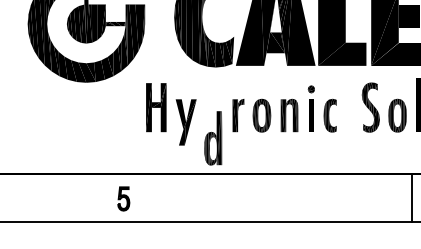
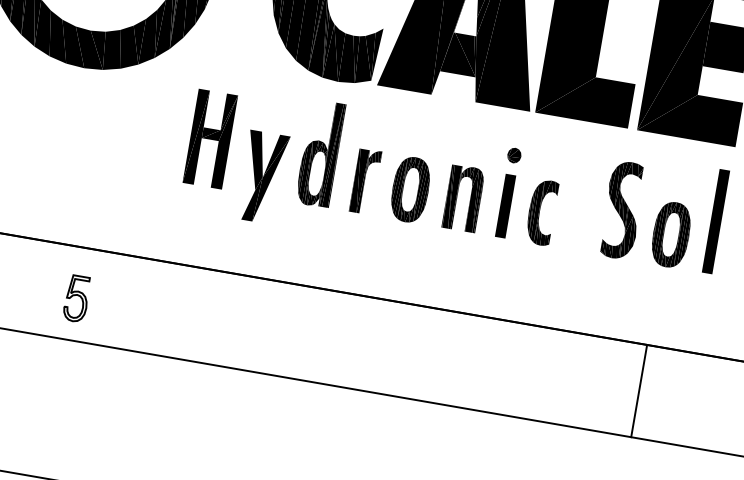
part: (213, 138) -> (320, 154), moved
line: (412, 197) -> (640, 391), moved
part: (123, 198) -> (76, 297), moved

